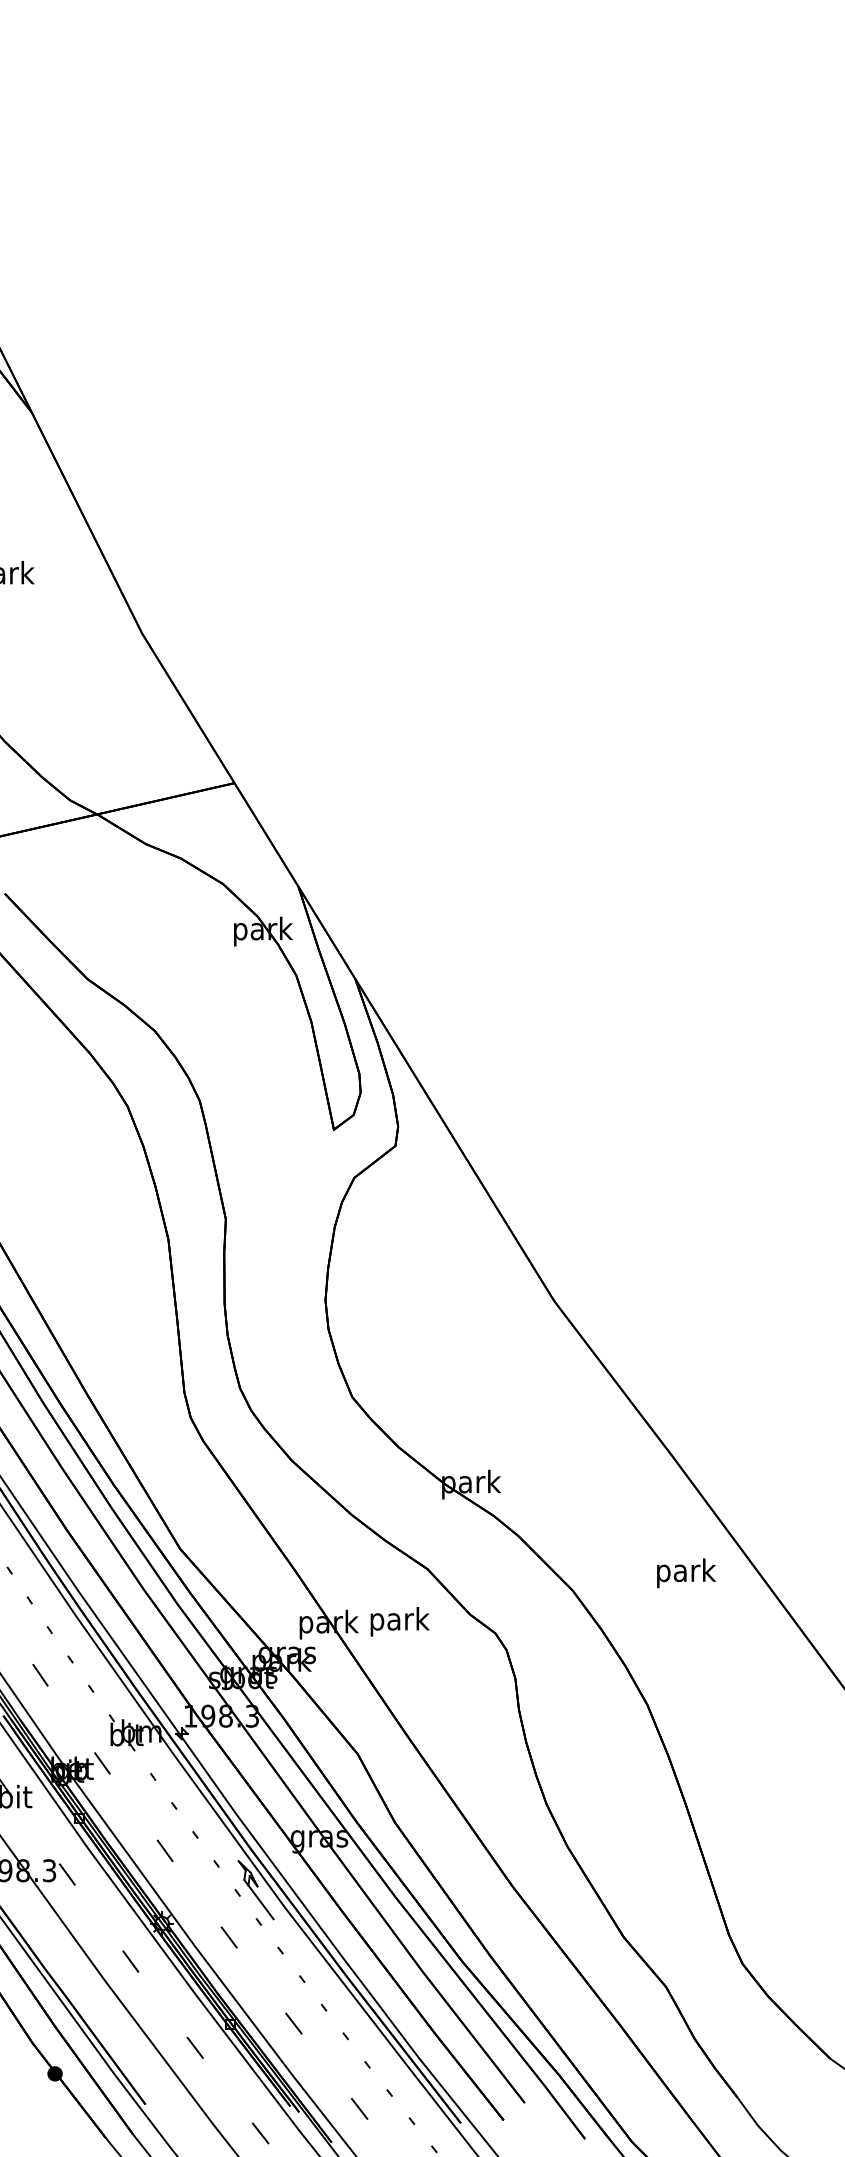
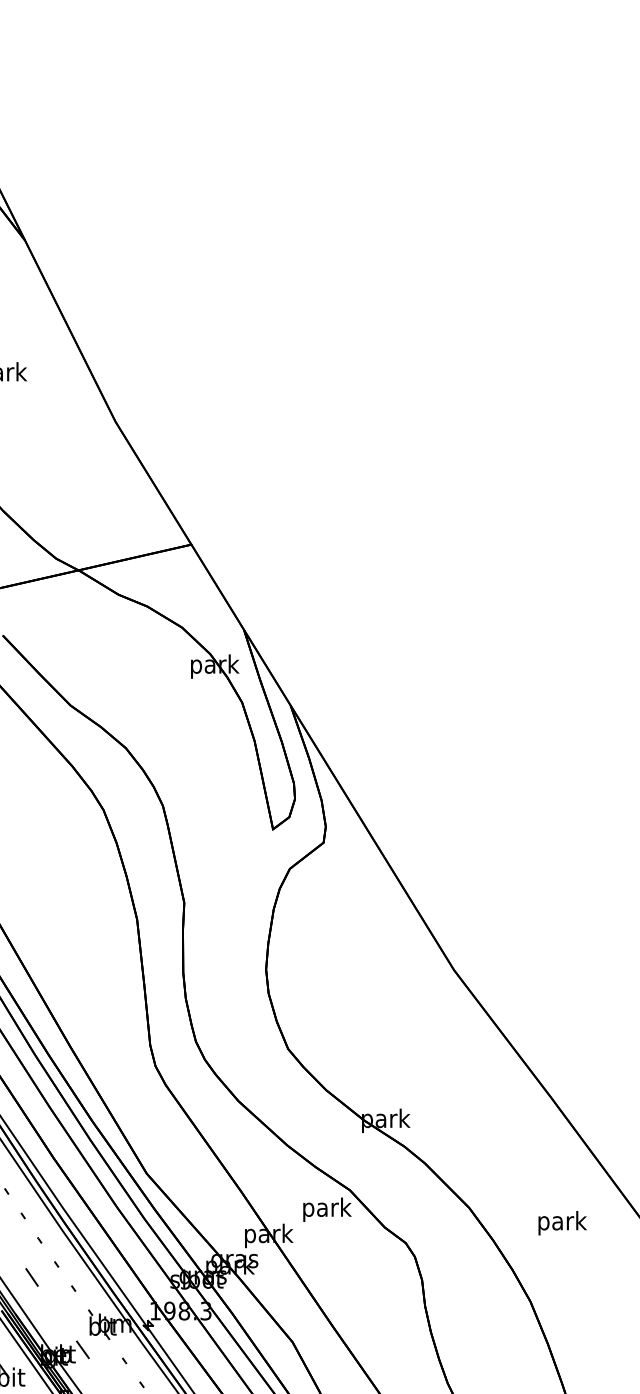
text: (686, 1573) -> (562, 1223), moved
text: (399, 1621) -> (326, 1209), moved

